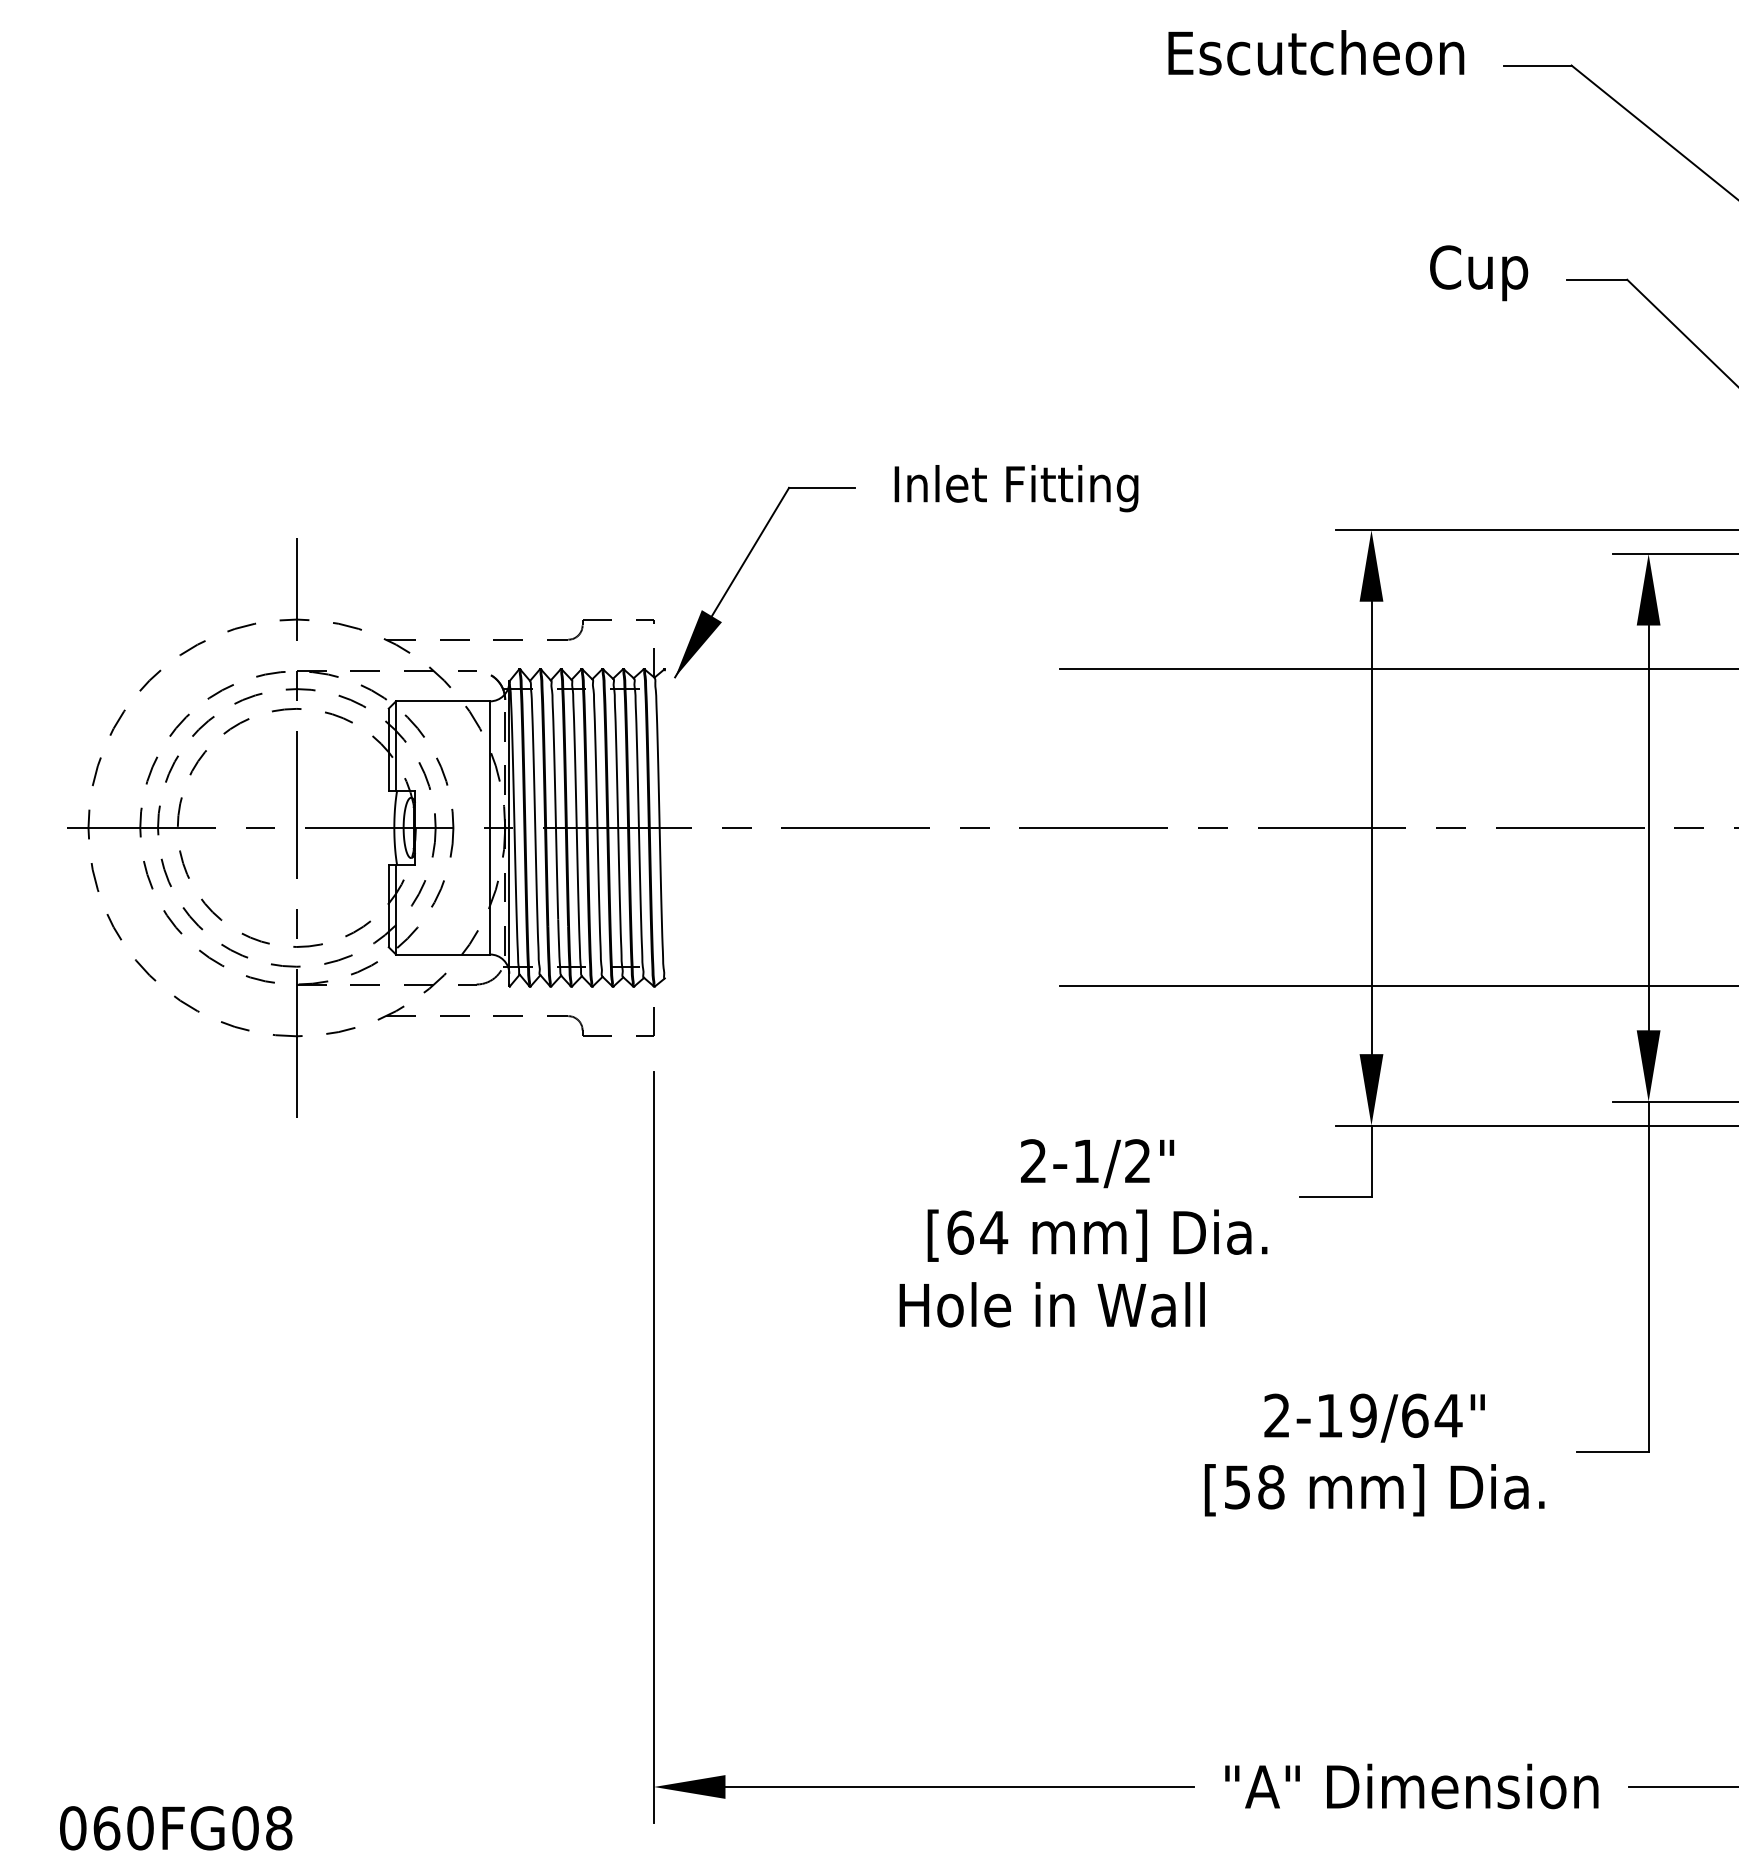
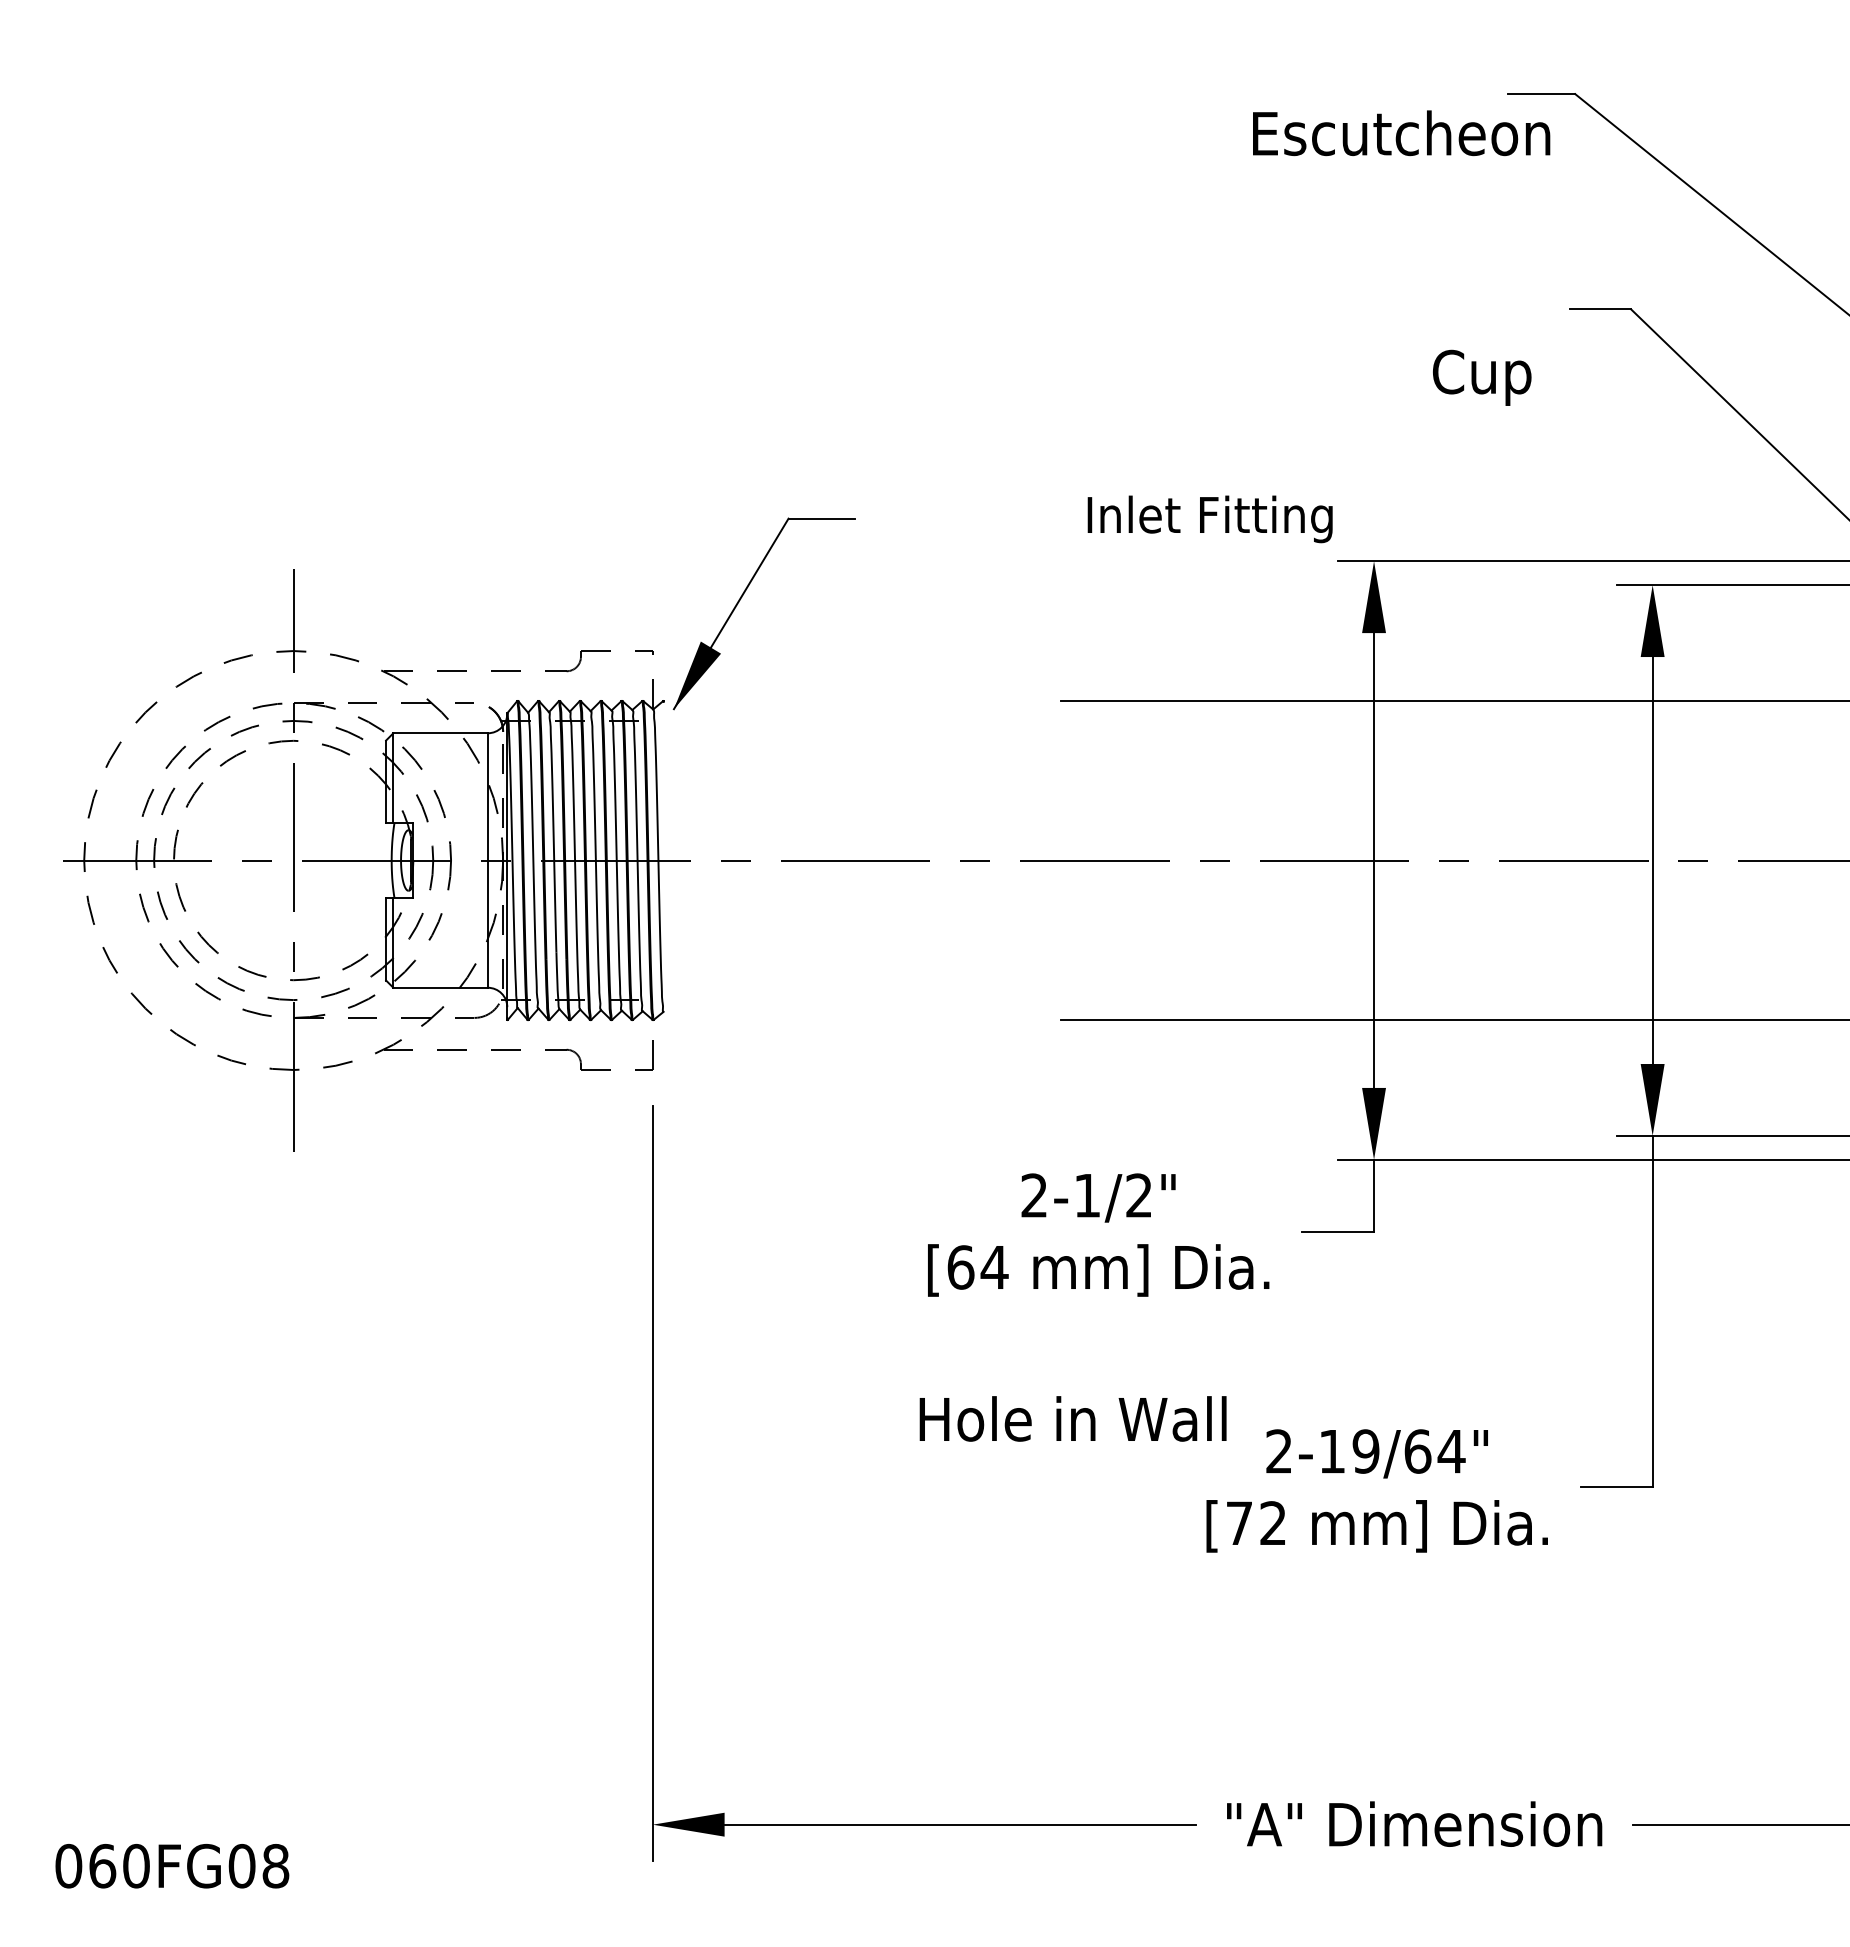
text: (1316, 53) -> (1401, 133), moved
text: (1479, 272) -> (1482, 377), moved
text: (1015, 488) -> (1209, 519), moved
text: (1051, 1304) -> (1072, 1418), moved
text: (1254, 1487) -> (1256, 1523), [58 -> [72

